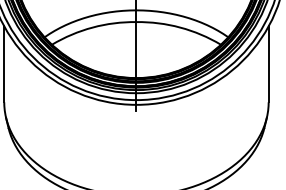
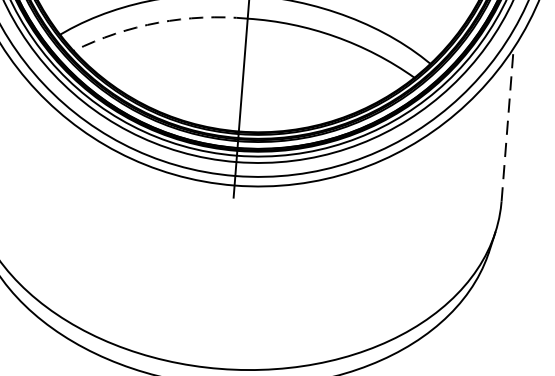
arc: (92, 27) -> (158, 22), solid -> dashed
line: (268, 64) -> (507, 125), solid -> dashed

